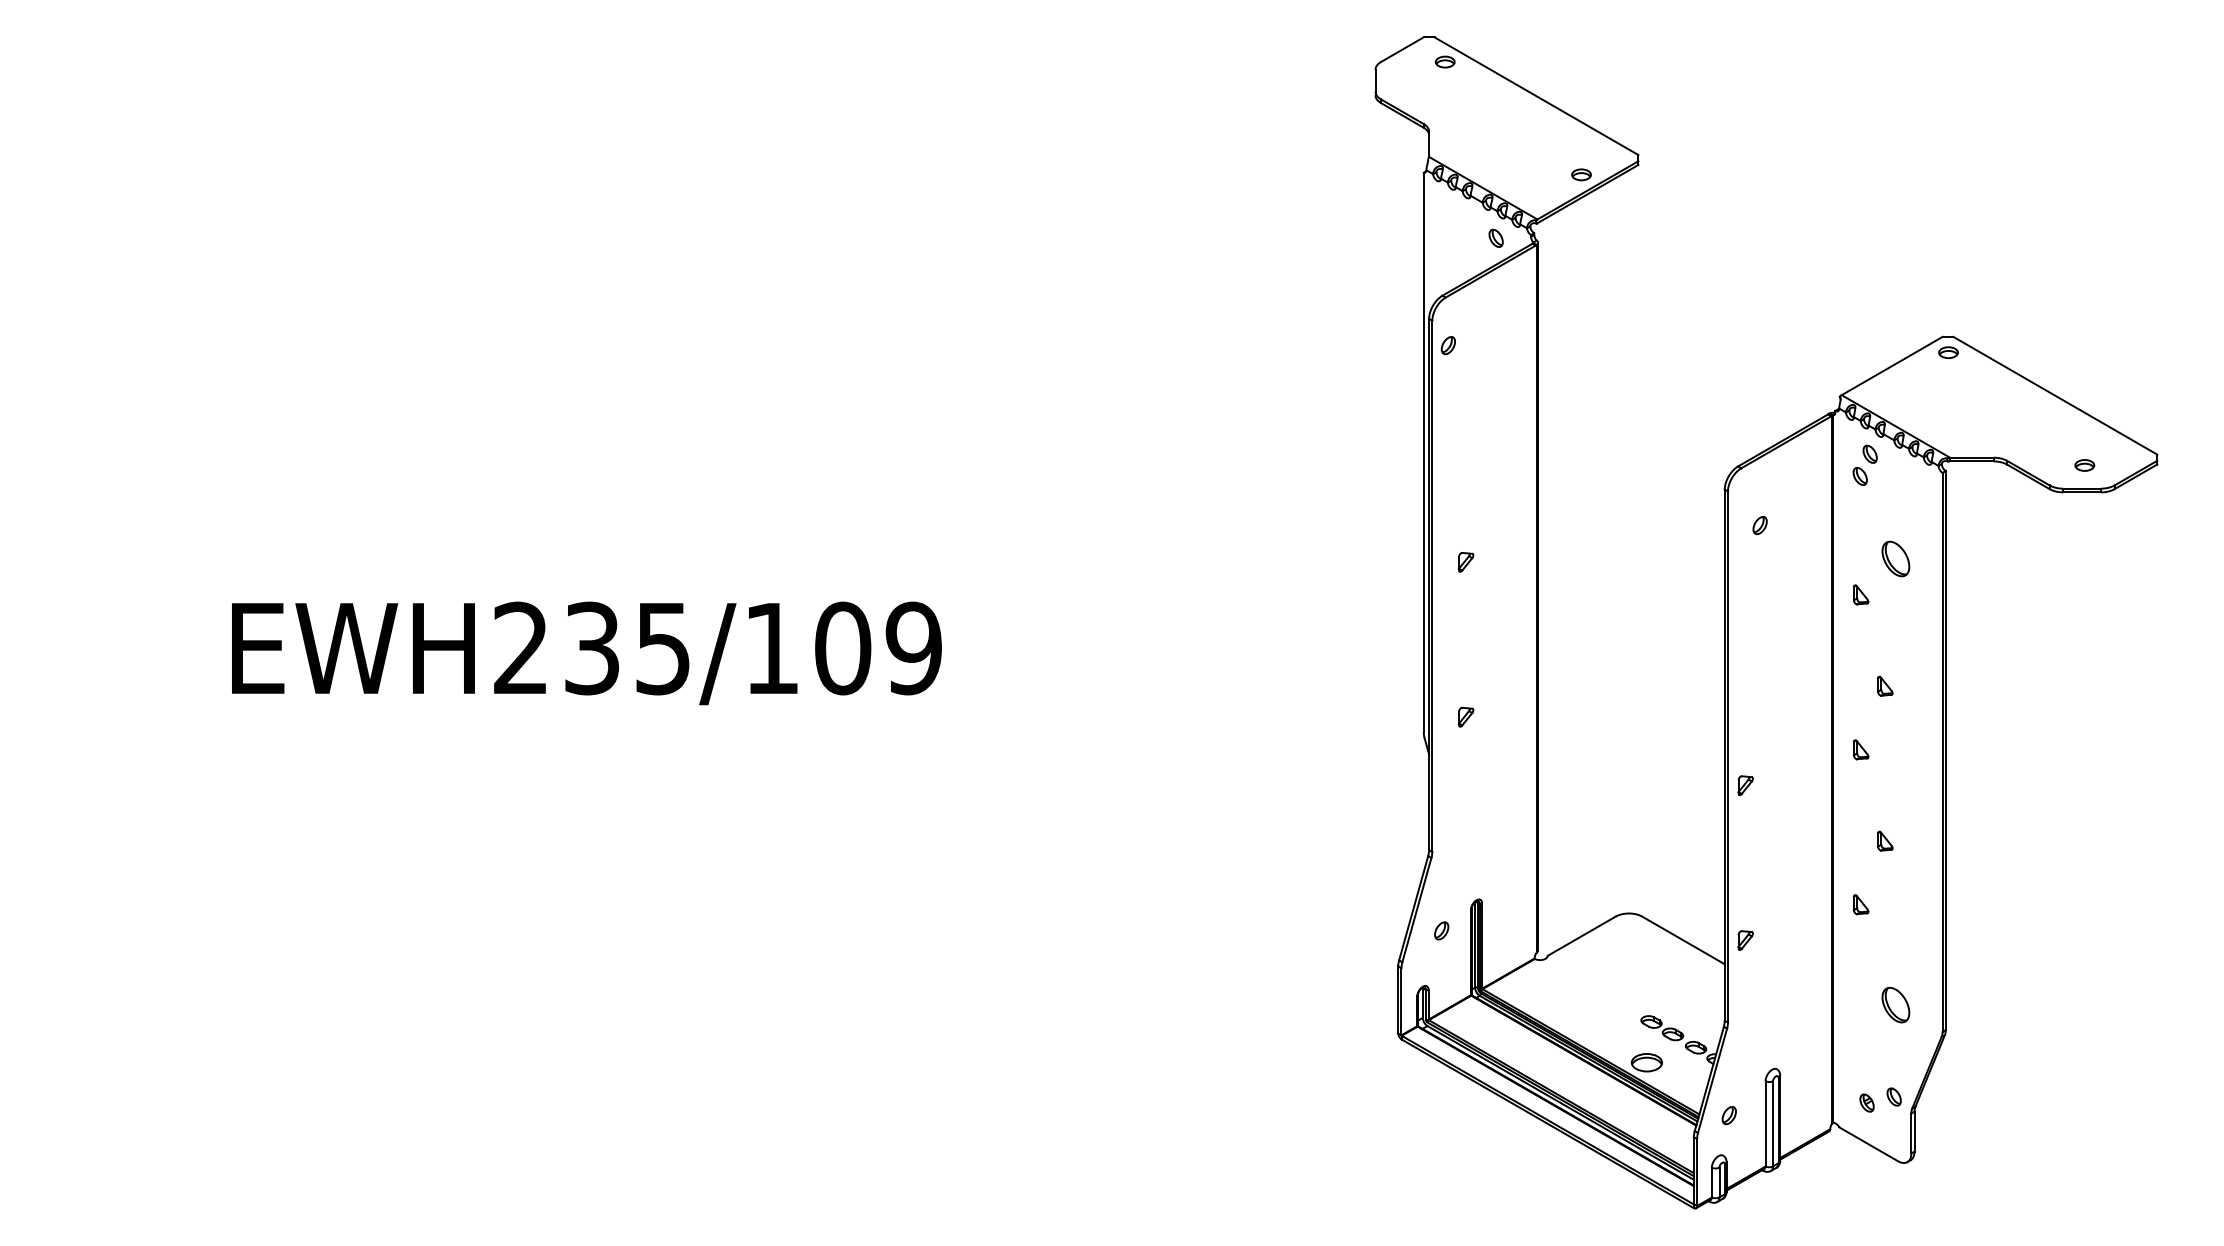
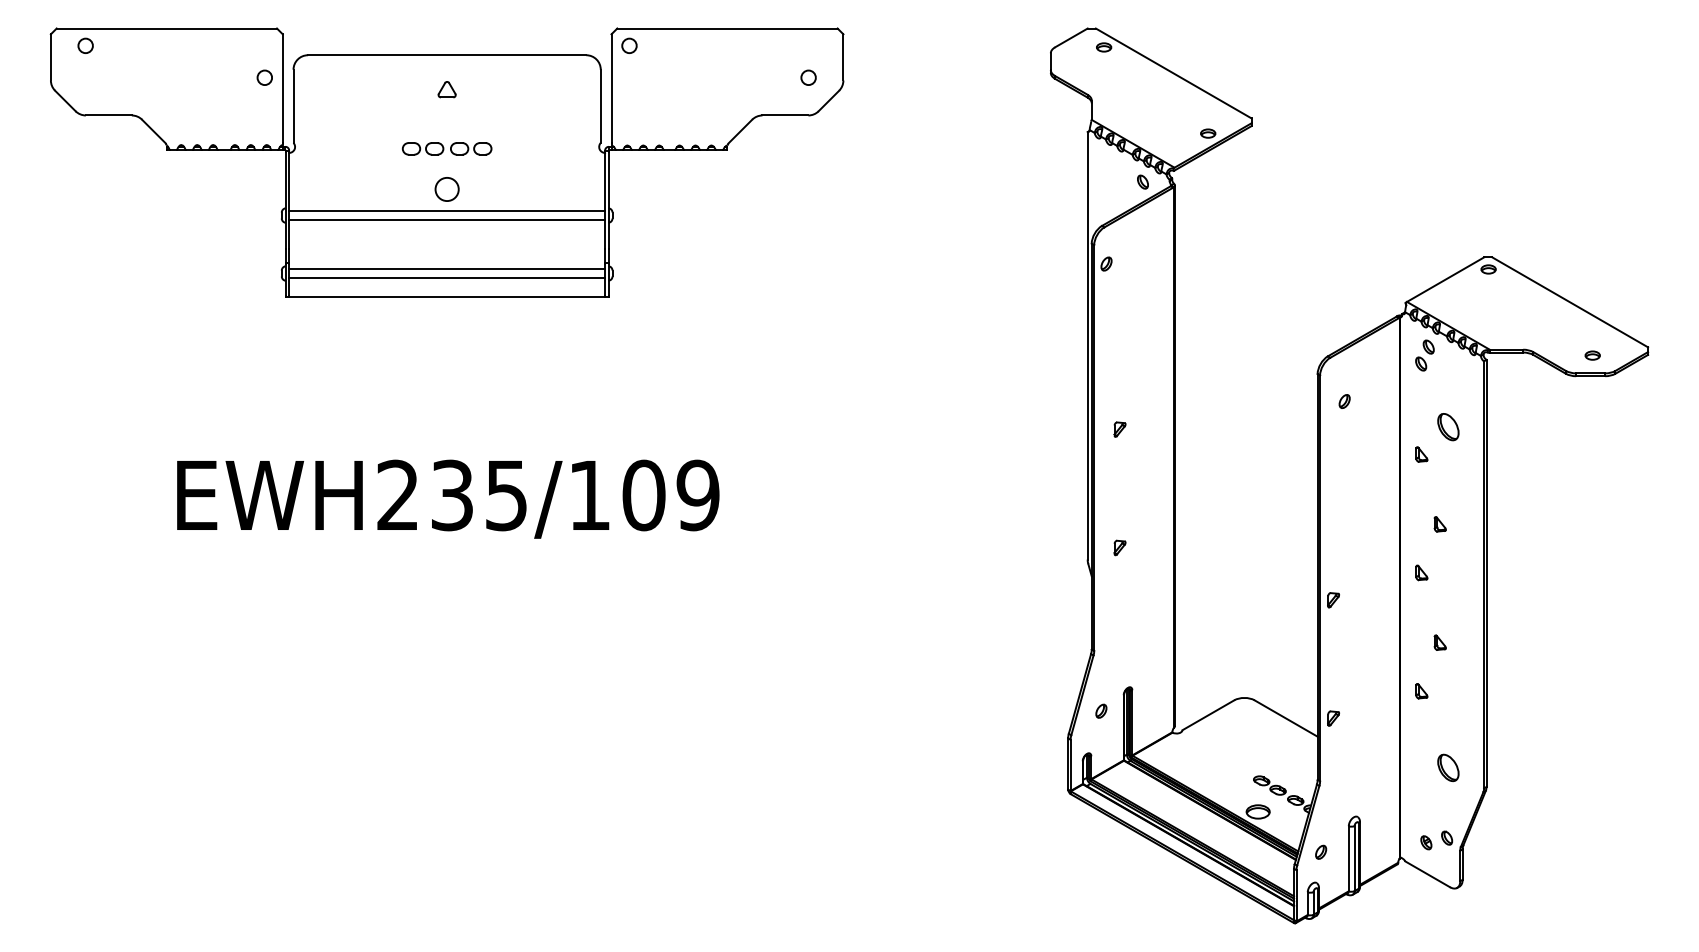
part: (585, 212) -> (447, 162), added

